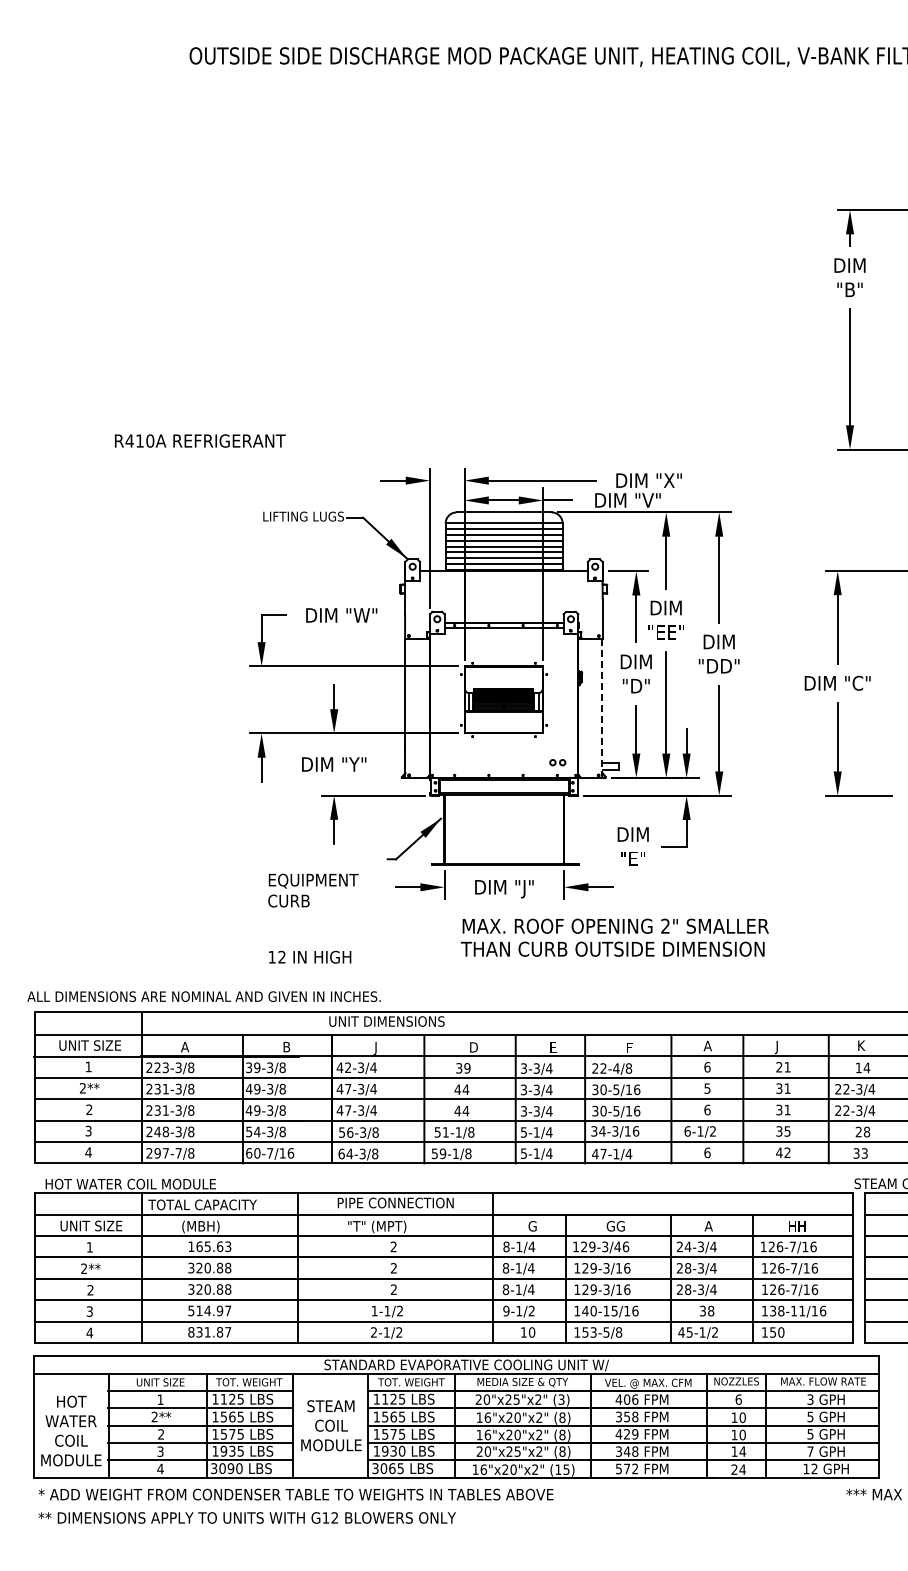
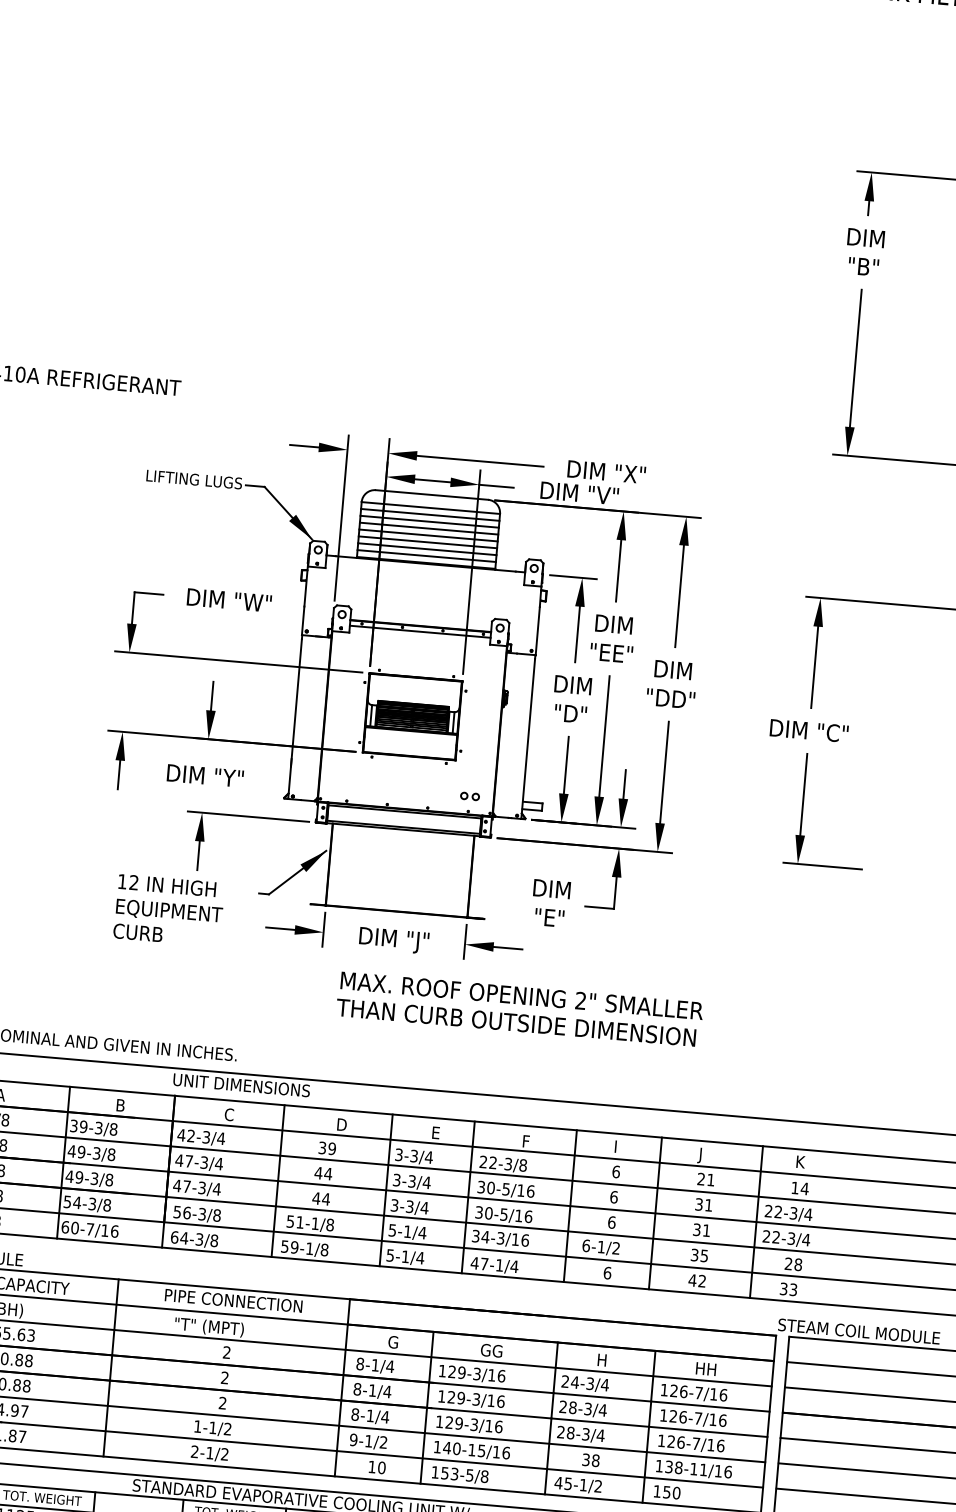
line: (602, 710) -> (528, 739), dashed -> solid
text: (310, 956) -> (167, 884), moved
text: (707, 1045) -> (618, 1146), A -> I
text: (377, 1047) -> (227, 1115), J -> C
text: (616, 1068) -> (508, 1164), 22-4/8 -> 22-3/8
text: (707, 1088) -> (614, 1197), 5 -> 6
text: (708, 1226) -> (601, 1360), A -> H
text: (617, 1246) -> (491, 1374), 129-3/46 -> 129-3/16

